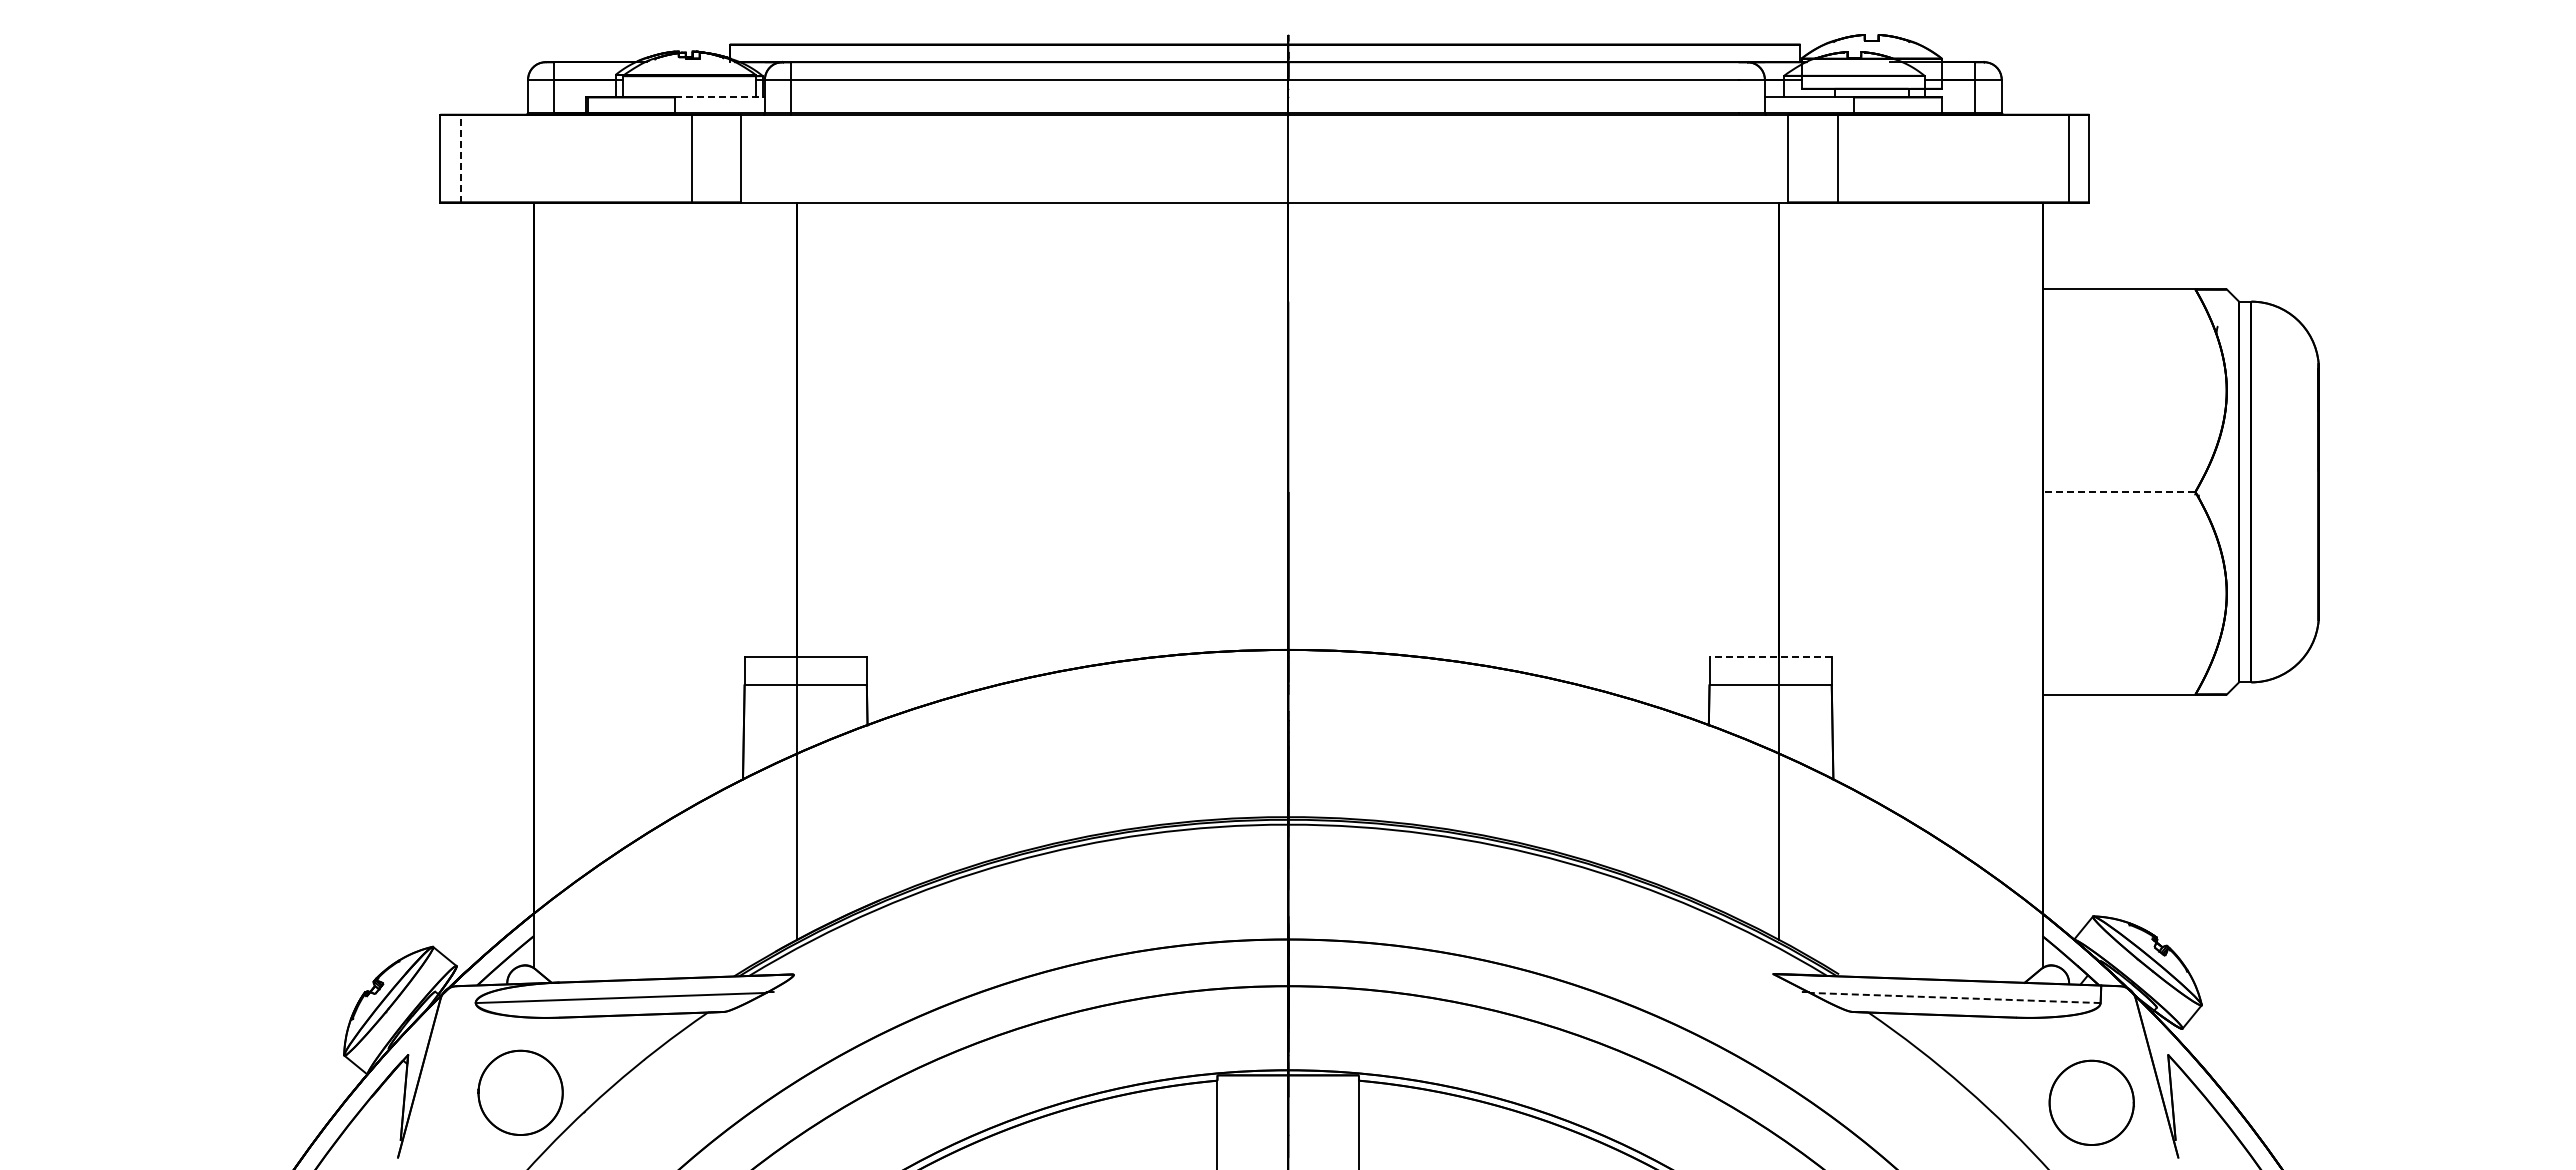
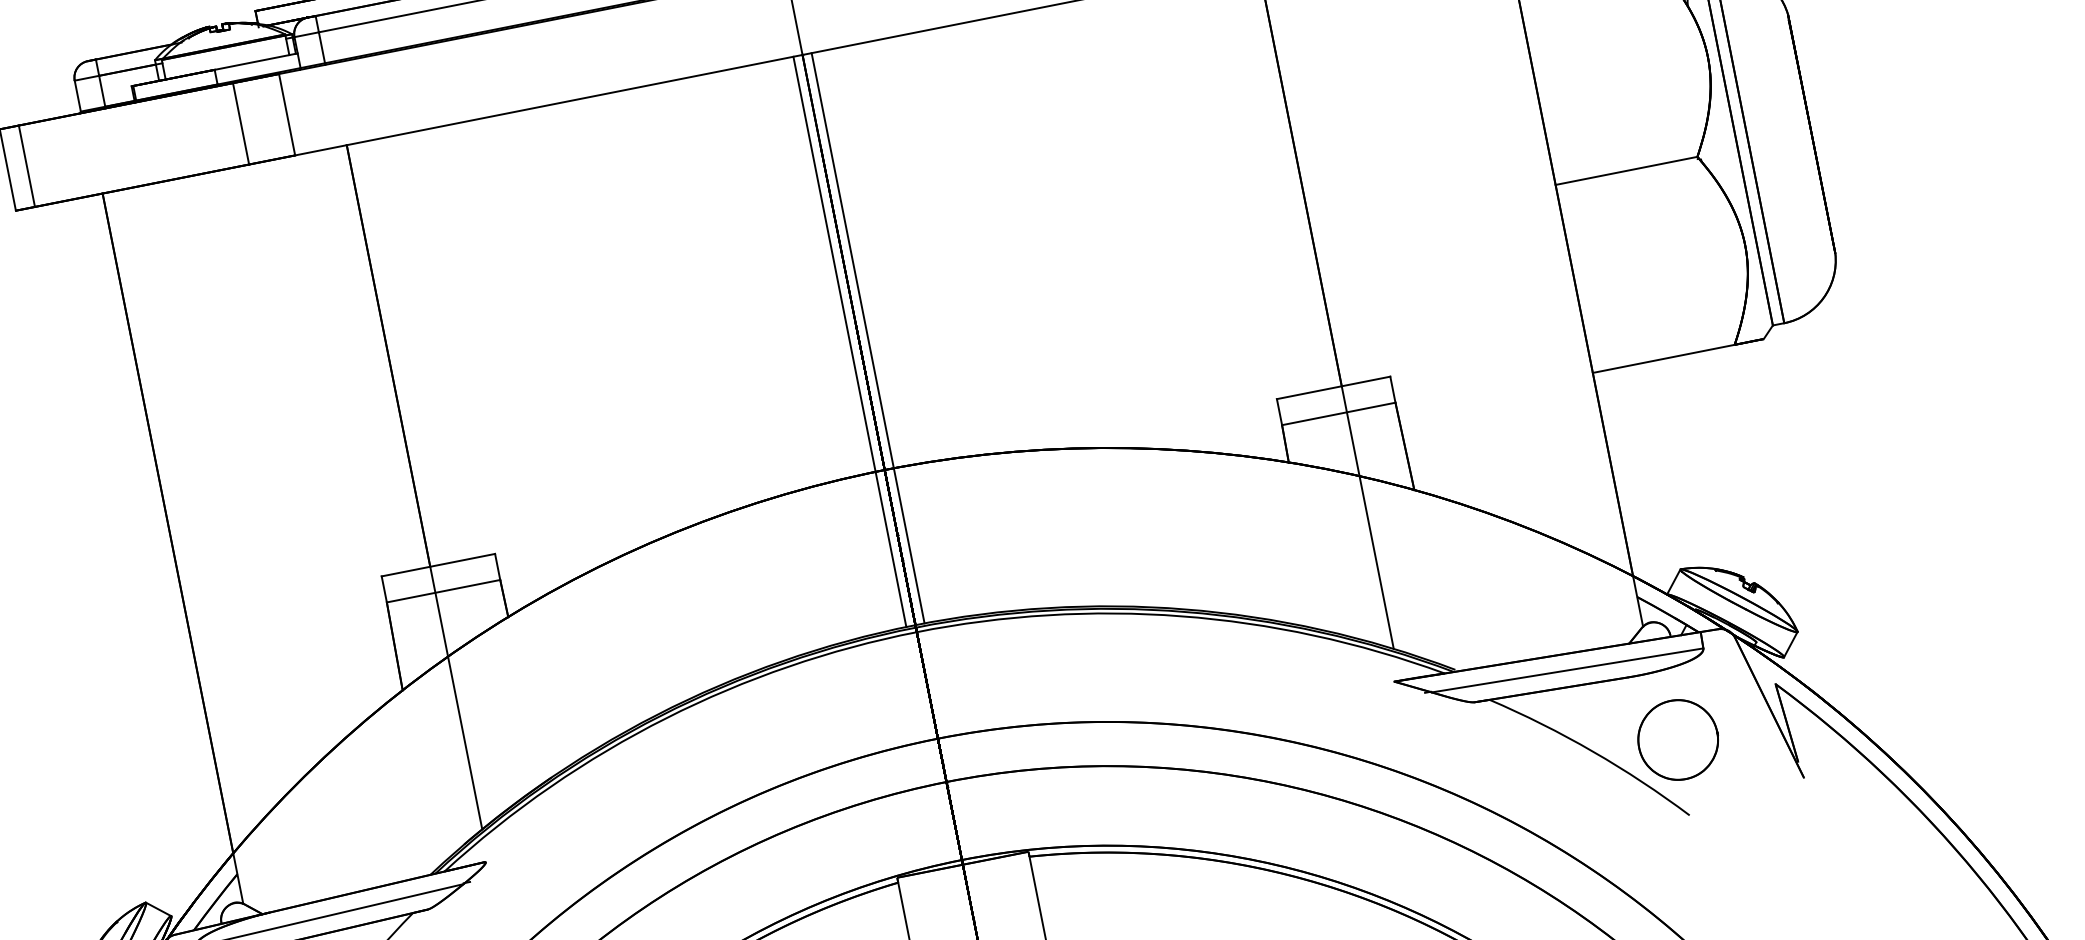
line: (720, 97) -> (256, 61), dashed -> solid
line: (460, 158) -> (26, 166), dashed -> solid
line: (2118, 492) -> (1626, 171), dashed -> solid
line: (1278, 509) -> (849, 341), added
line: (1298, 509) -> (868, 337), added
line: (1770, 656) -> (1333, 387), dashed -> solid
line: (1954, 997) -> (1566, 670), dashed -> solid
part: (2091, 1102) -> (1677, 739), moved

